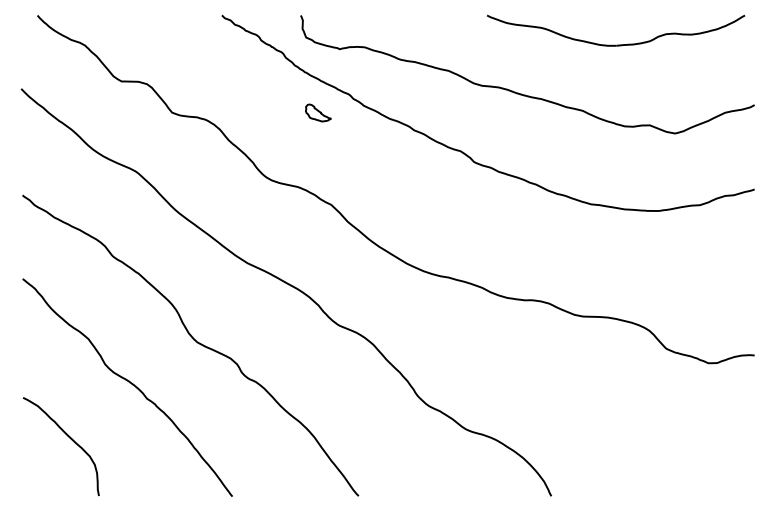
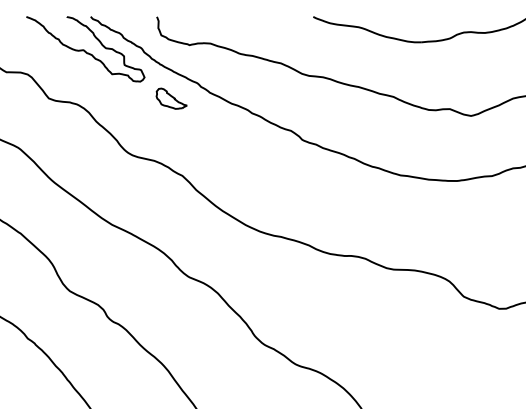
curve: (214, 54) -> (84, 49), added
part: (318, 112) -> (171, 98), size x1.43

